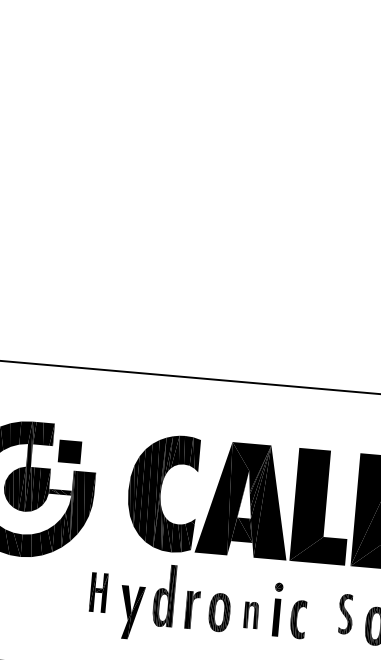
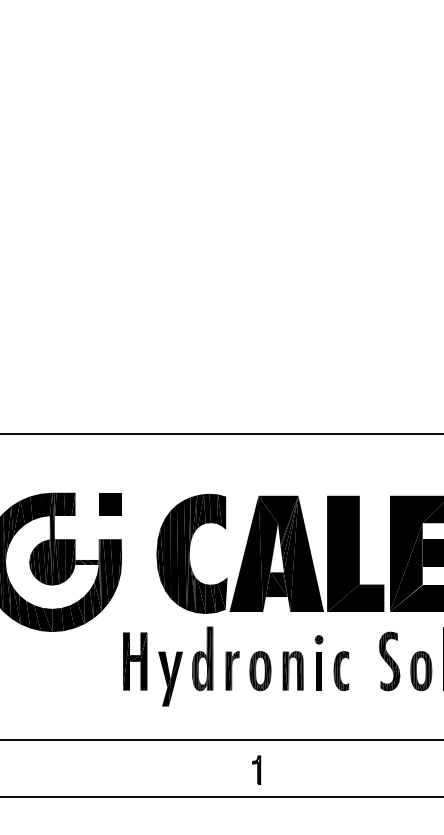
part: (70, 452) -> (110, 504), moved
part: (98, 592) -> (135, 661), size x1.43
part: (250, 614) -> (292, 670), size x1.43
part: (345, 614) -> (389, 661), size x1.43

